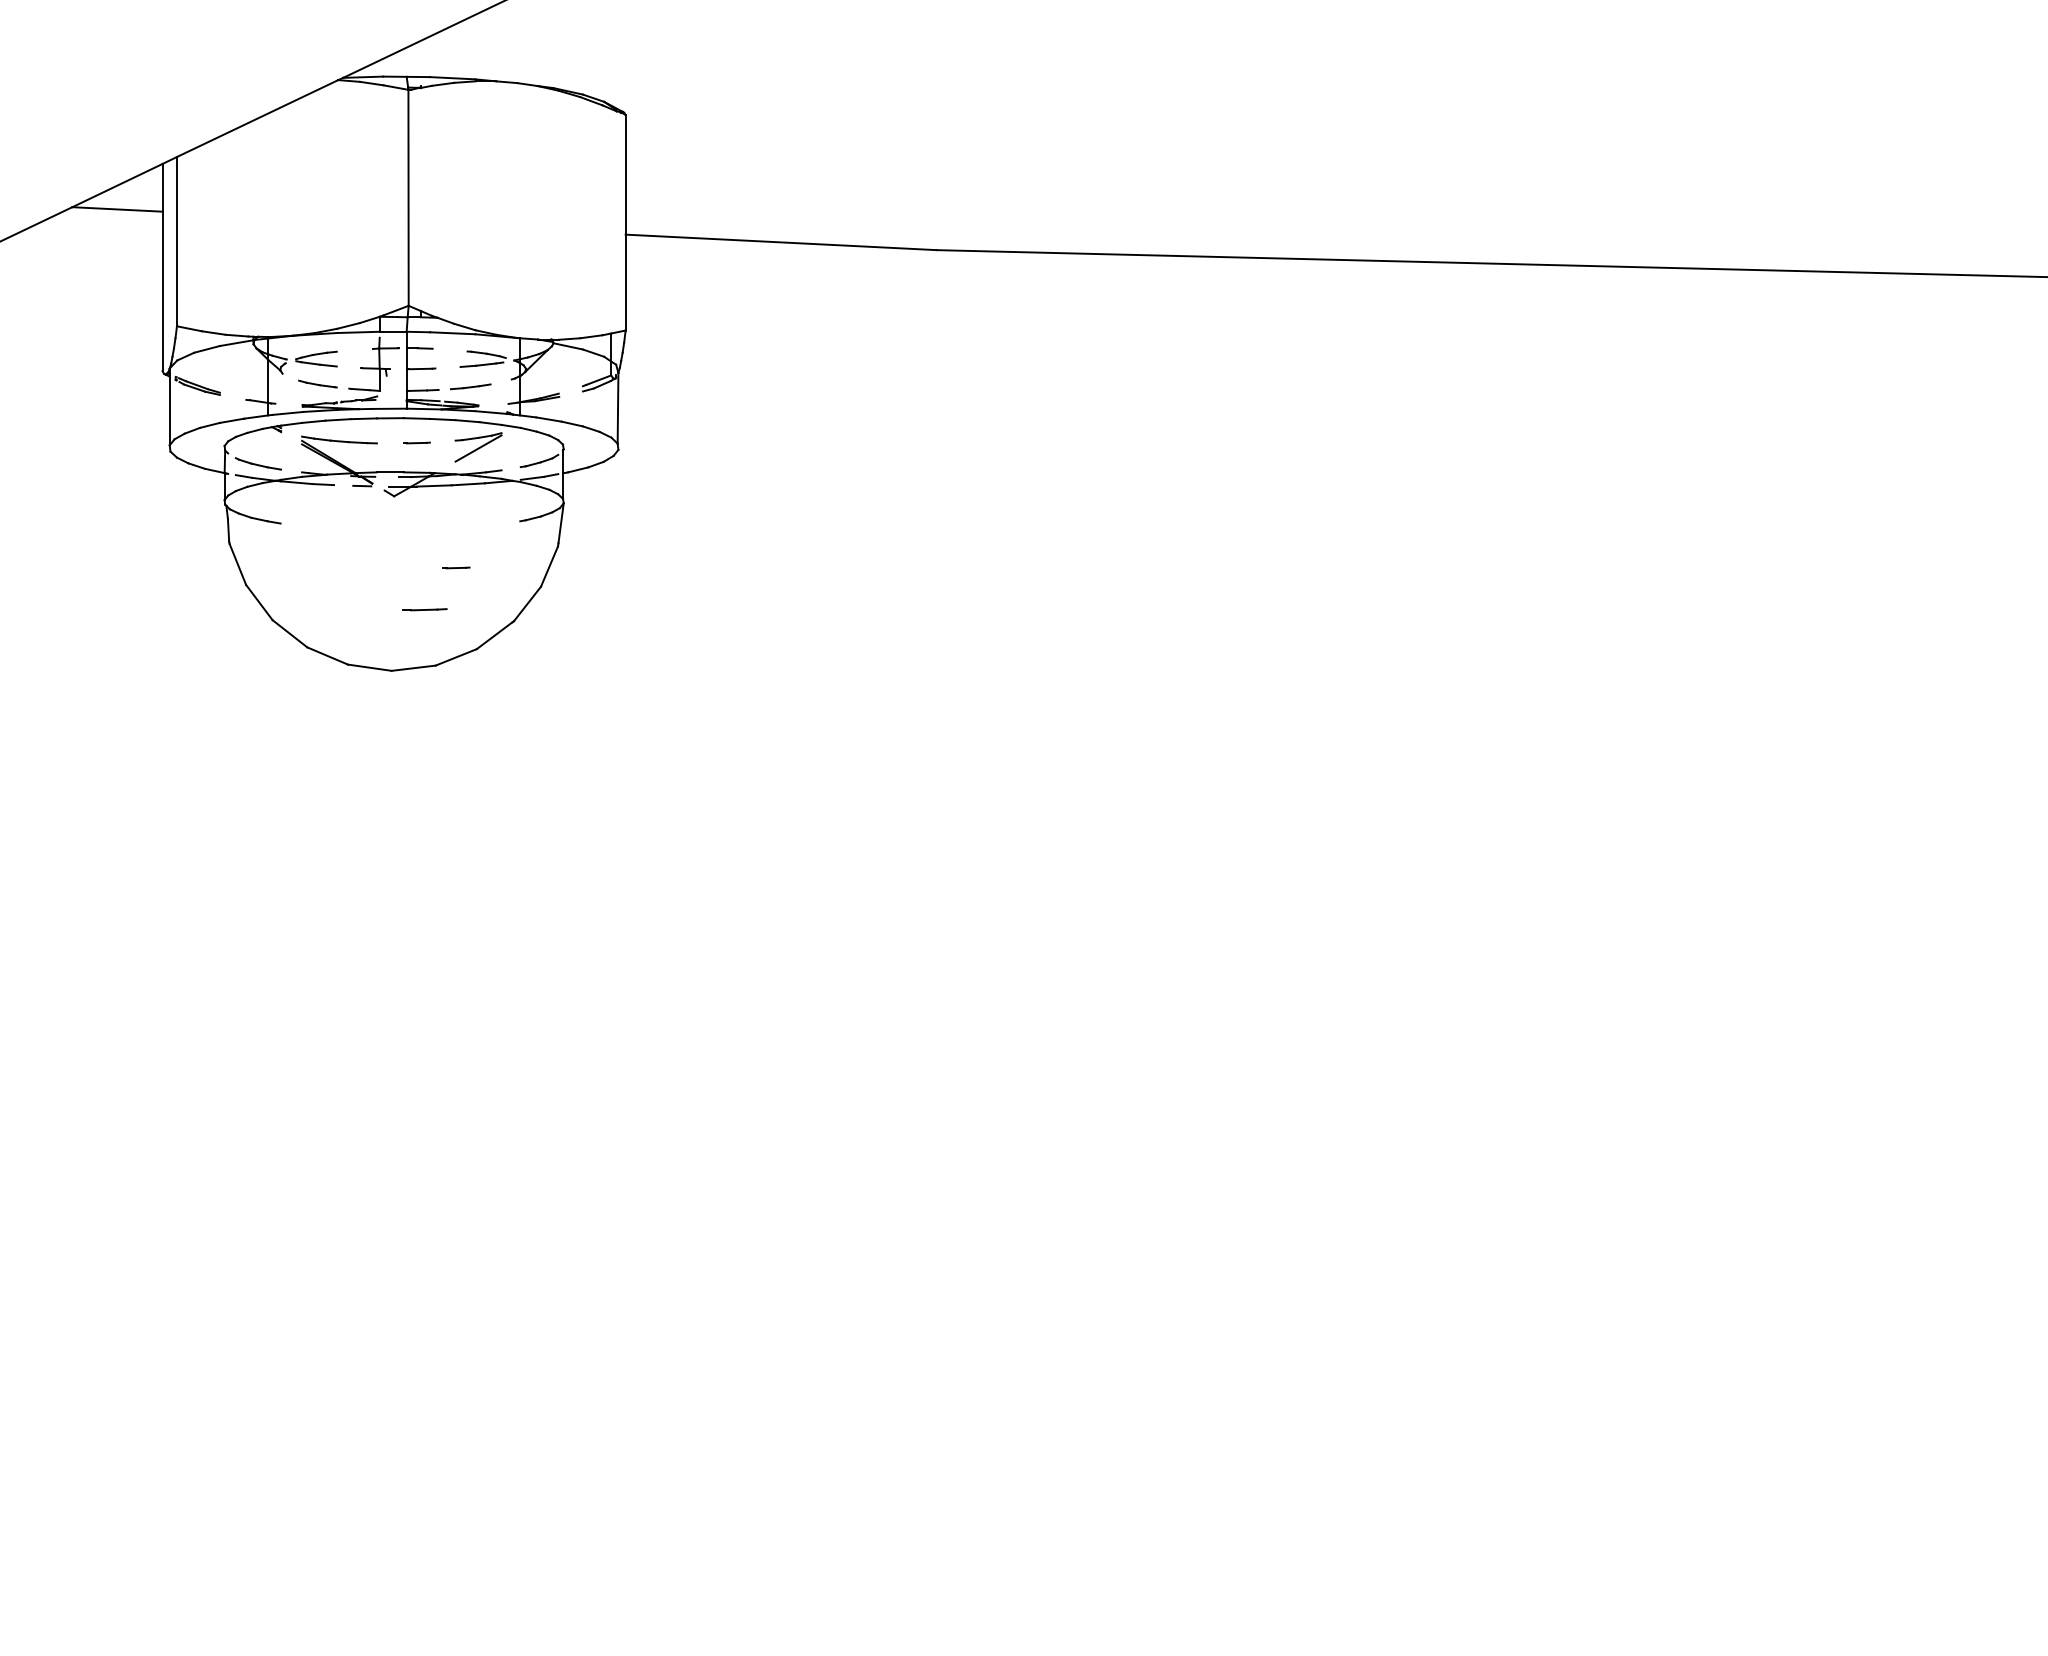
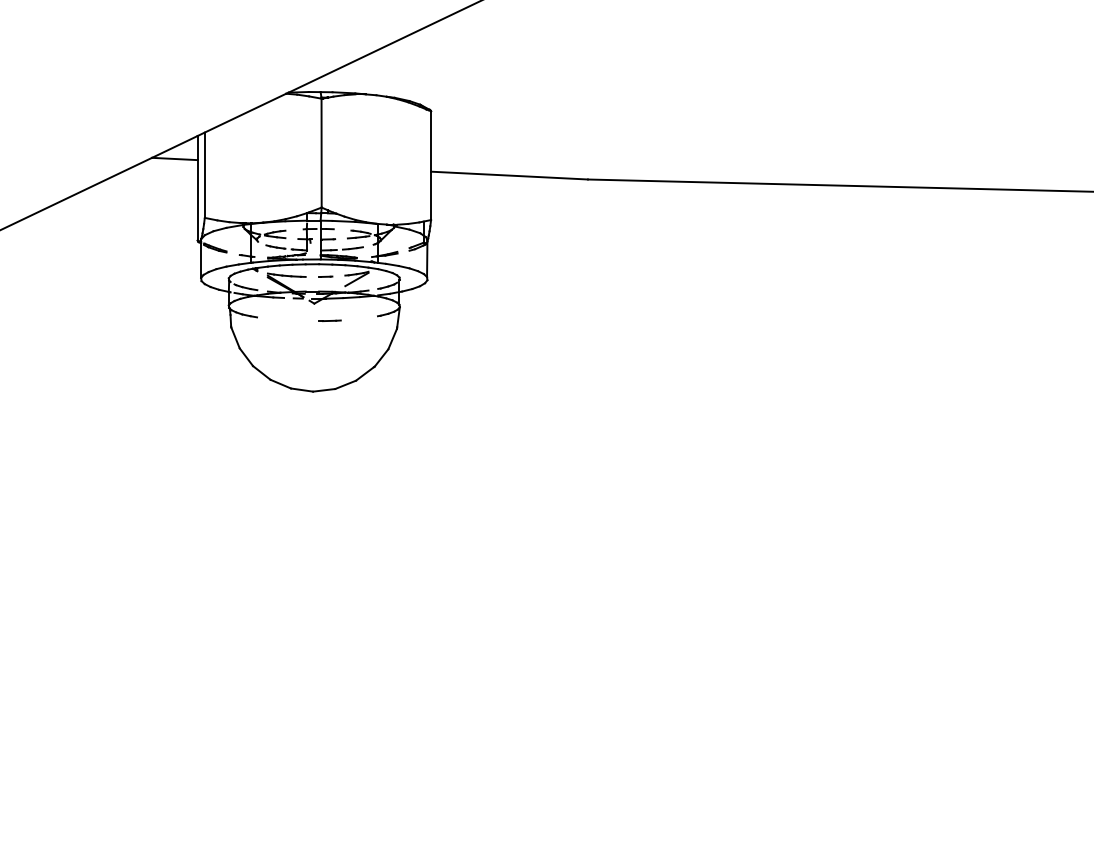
line: (455, 567) -> (345, 339), removed
line: (424, 609) -> (329, 320), moved

